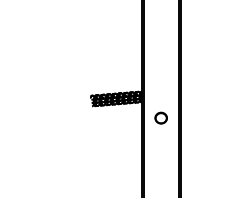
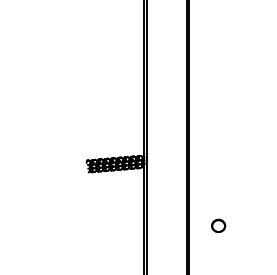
part: (161, 117) -> (218, 225), moved

